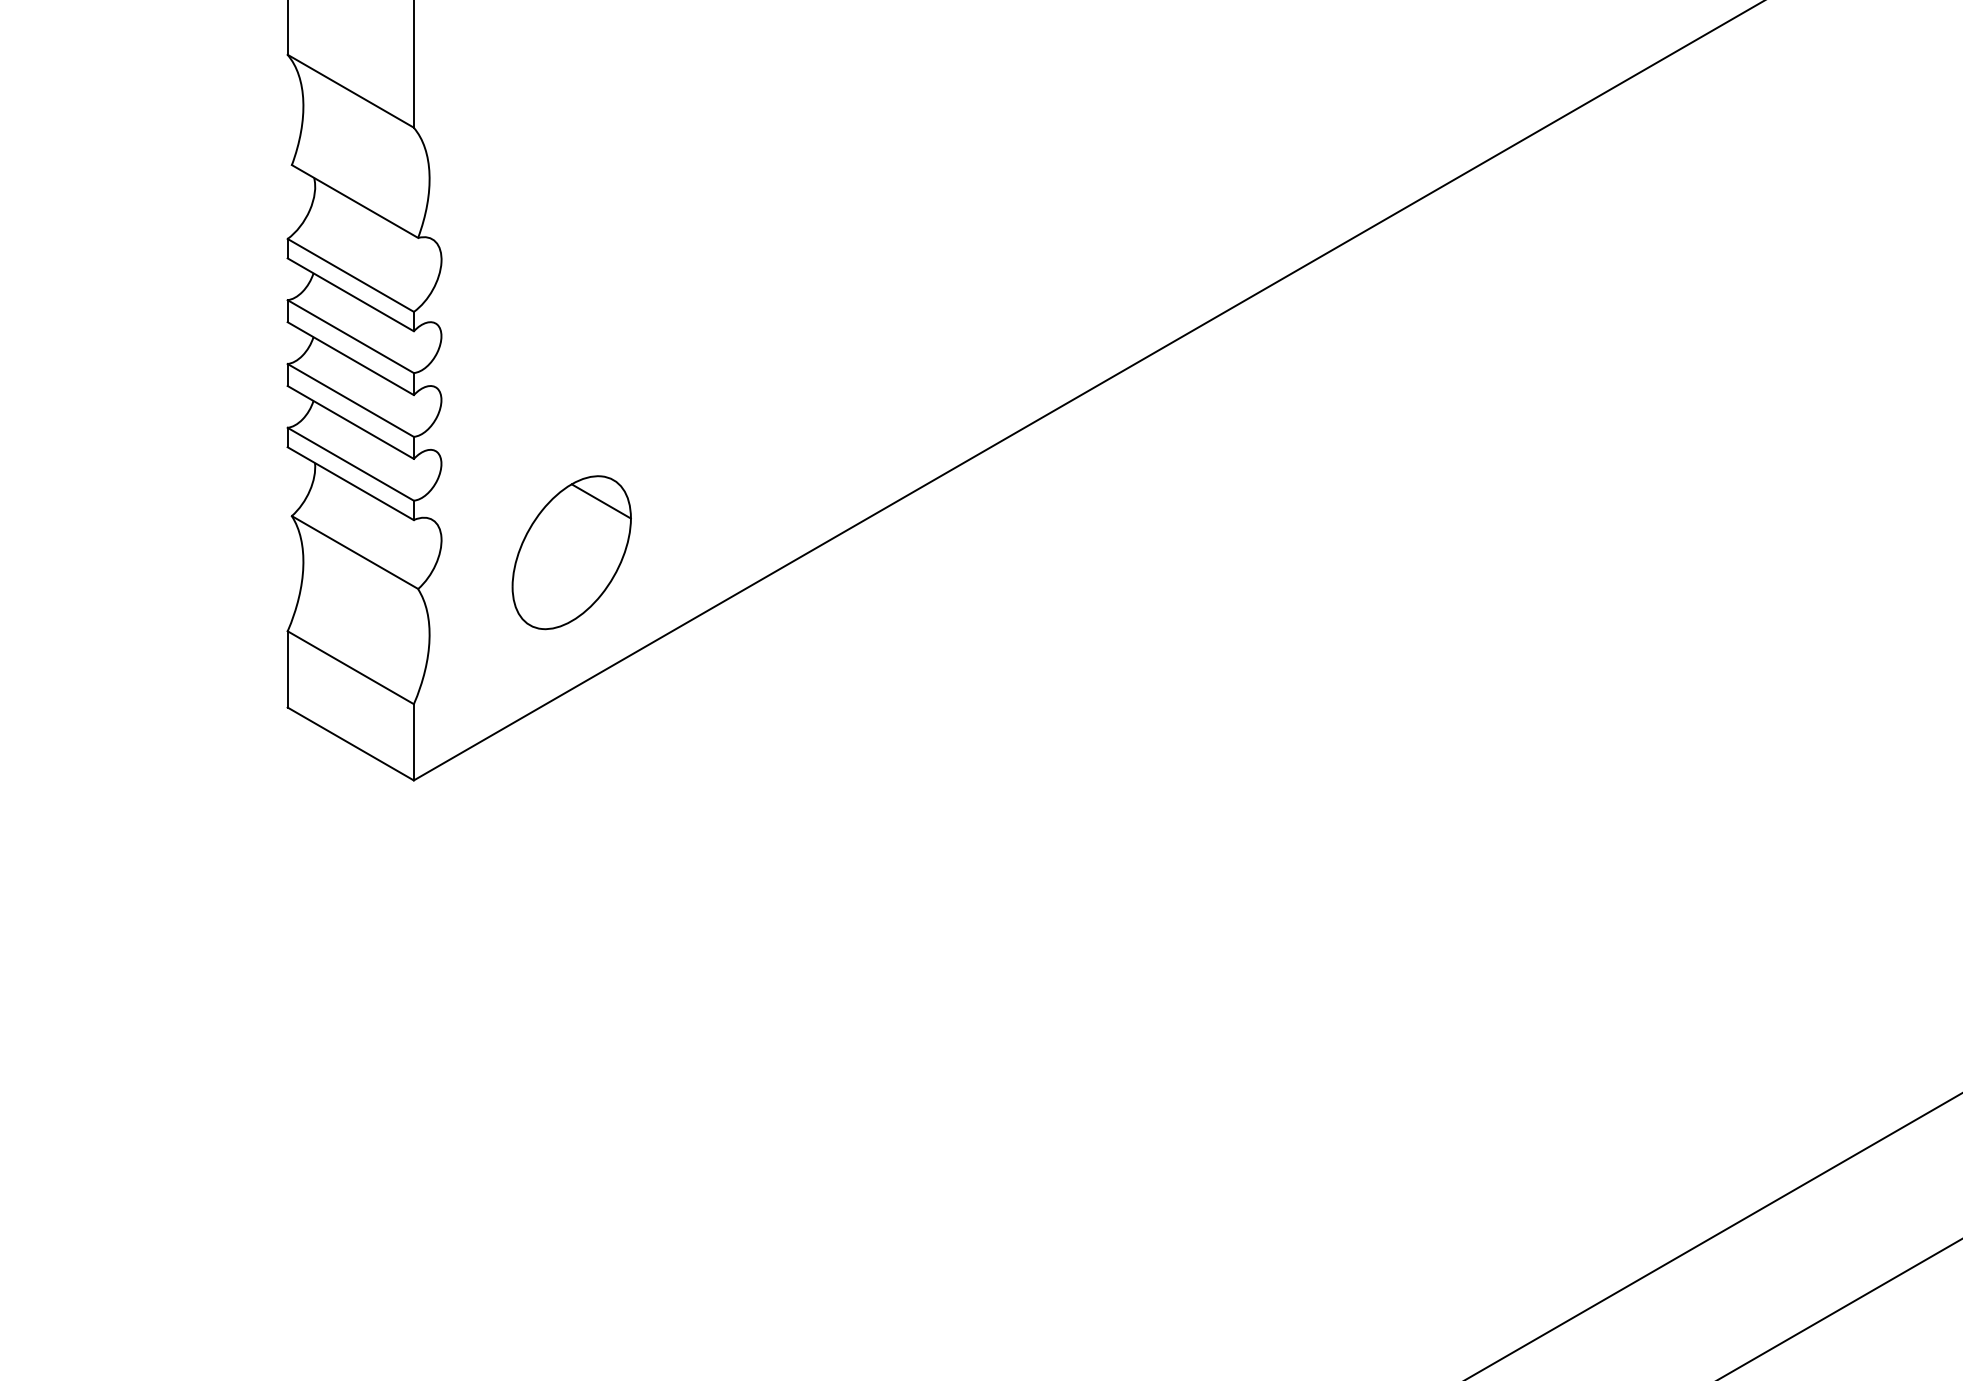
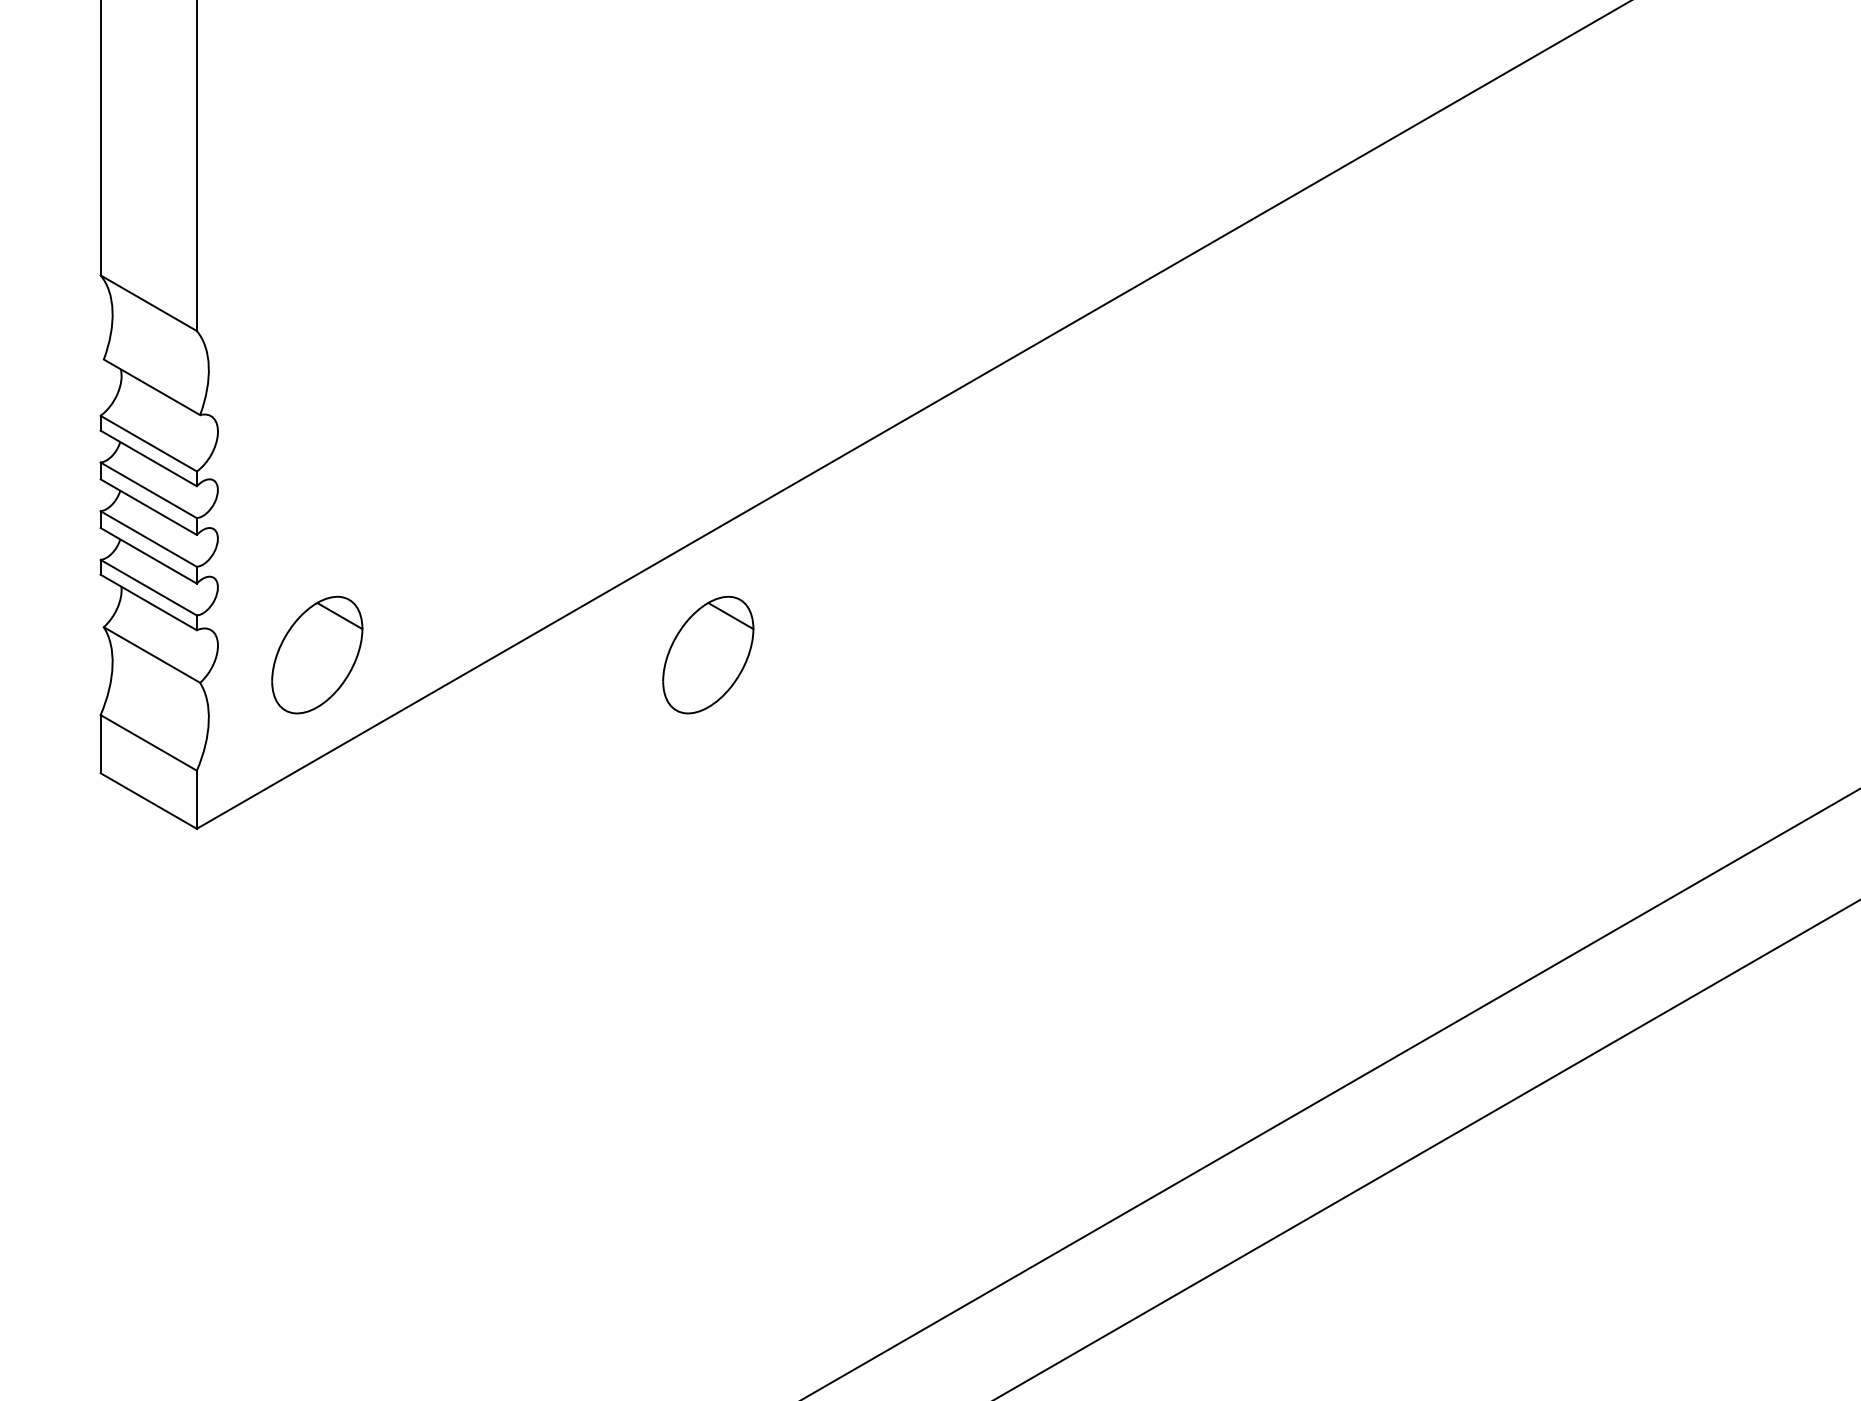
part: (1084, 551) -> (708, 654), added

